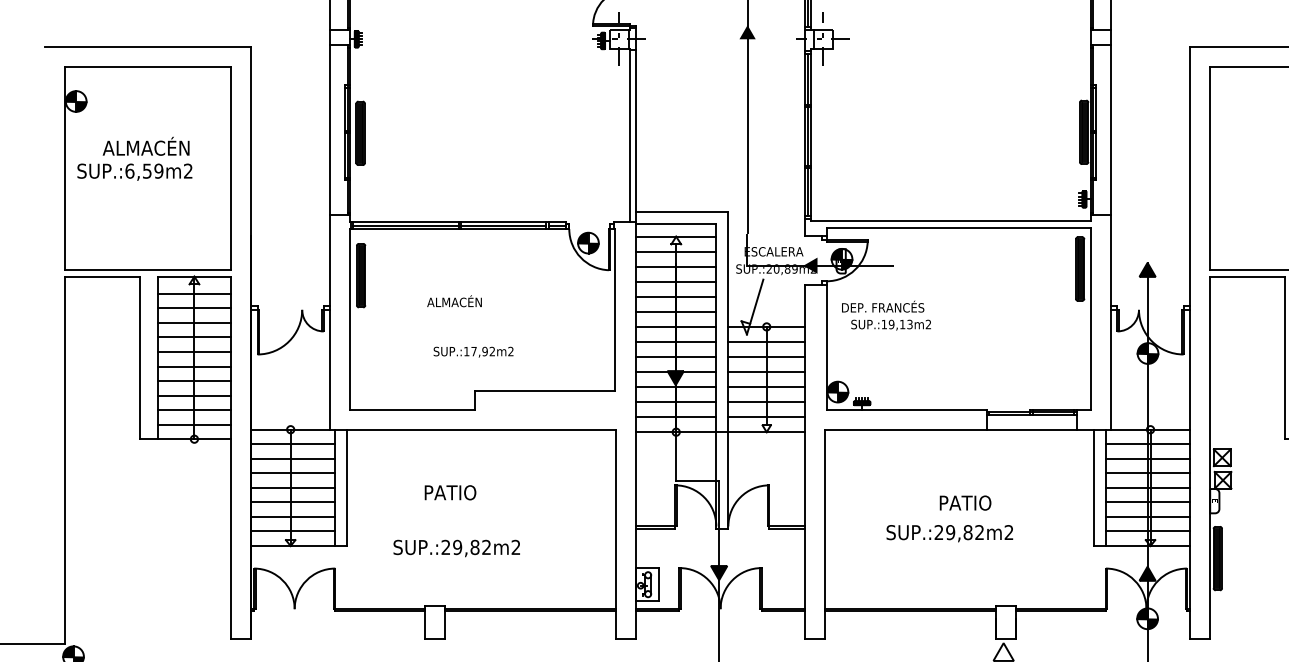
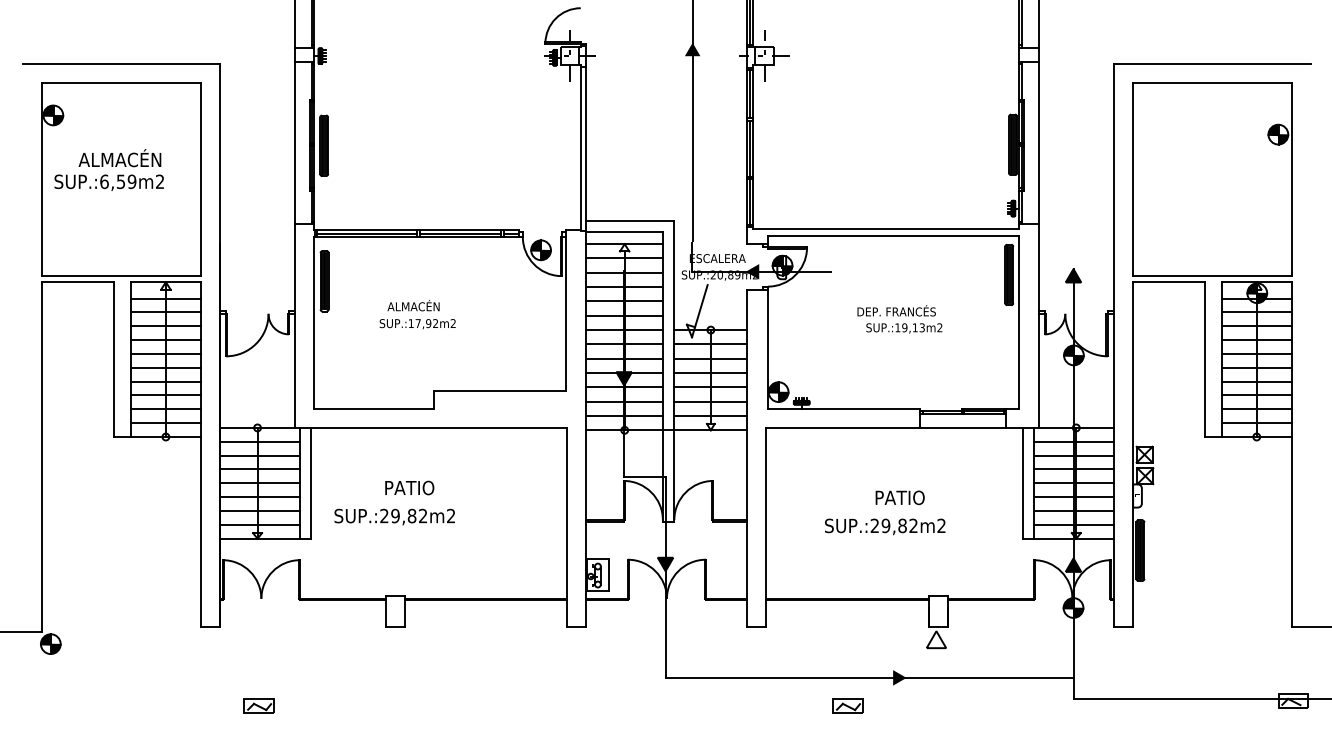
text: (886, 315) -> (899, 319), moved
text: (473, 352) -> (417, 324), moved
text: (456, 547) -> (394, 516), moved

